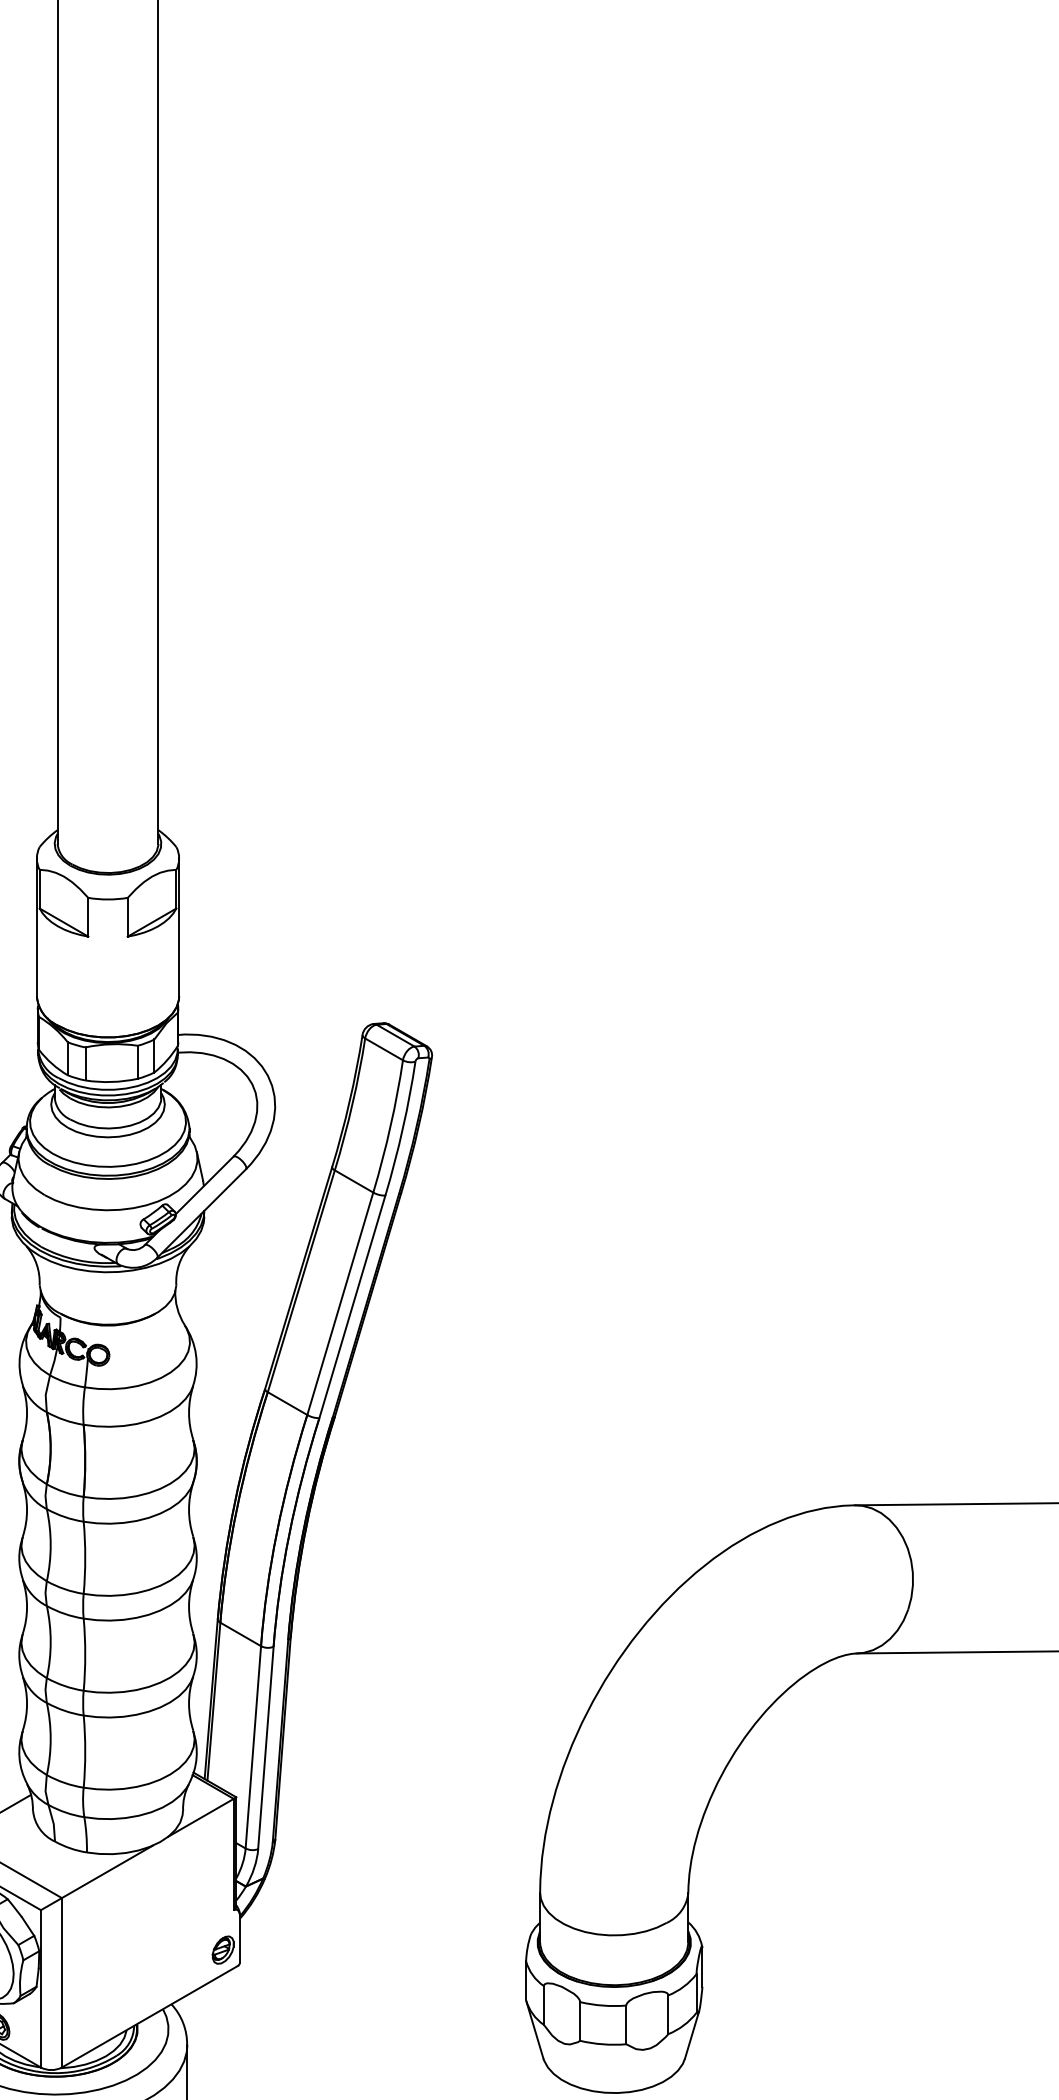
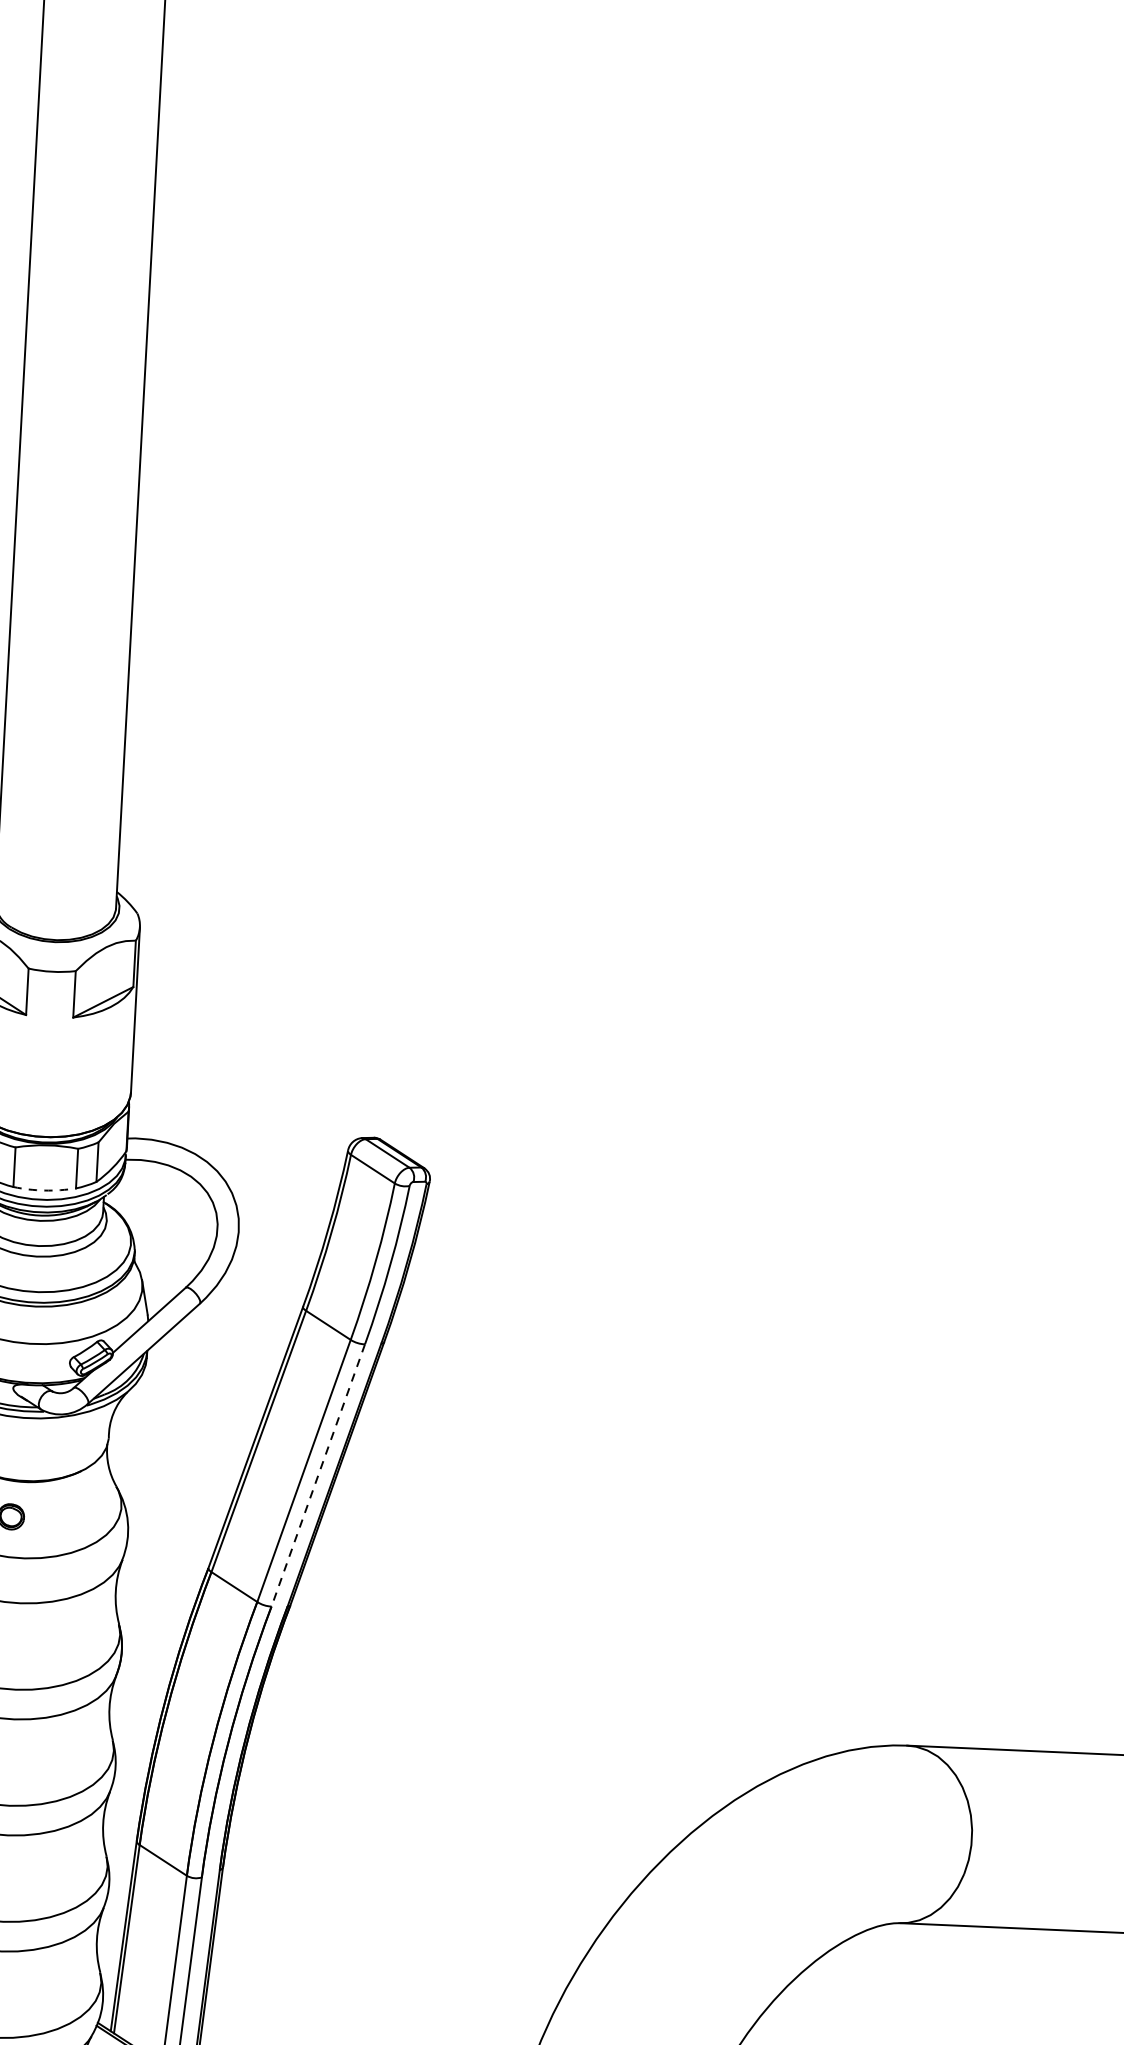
arc: (111, 1082) -> (44, 1191), solid -> dashed
line: (352, 1307) -> (318, 1476), solid -> dashed

